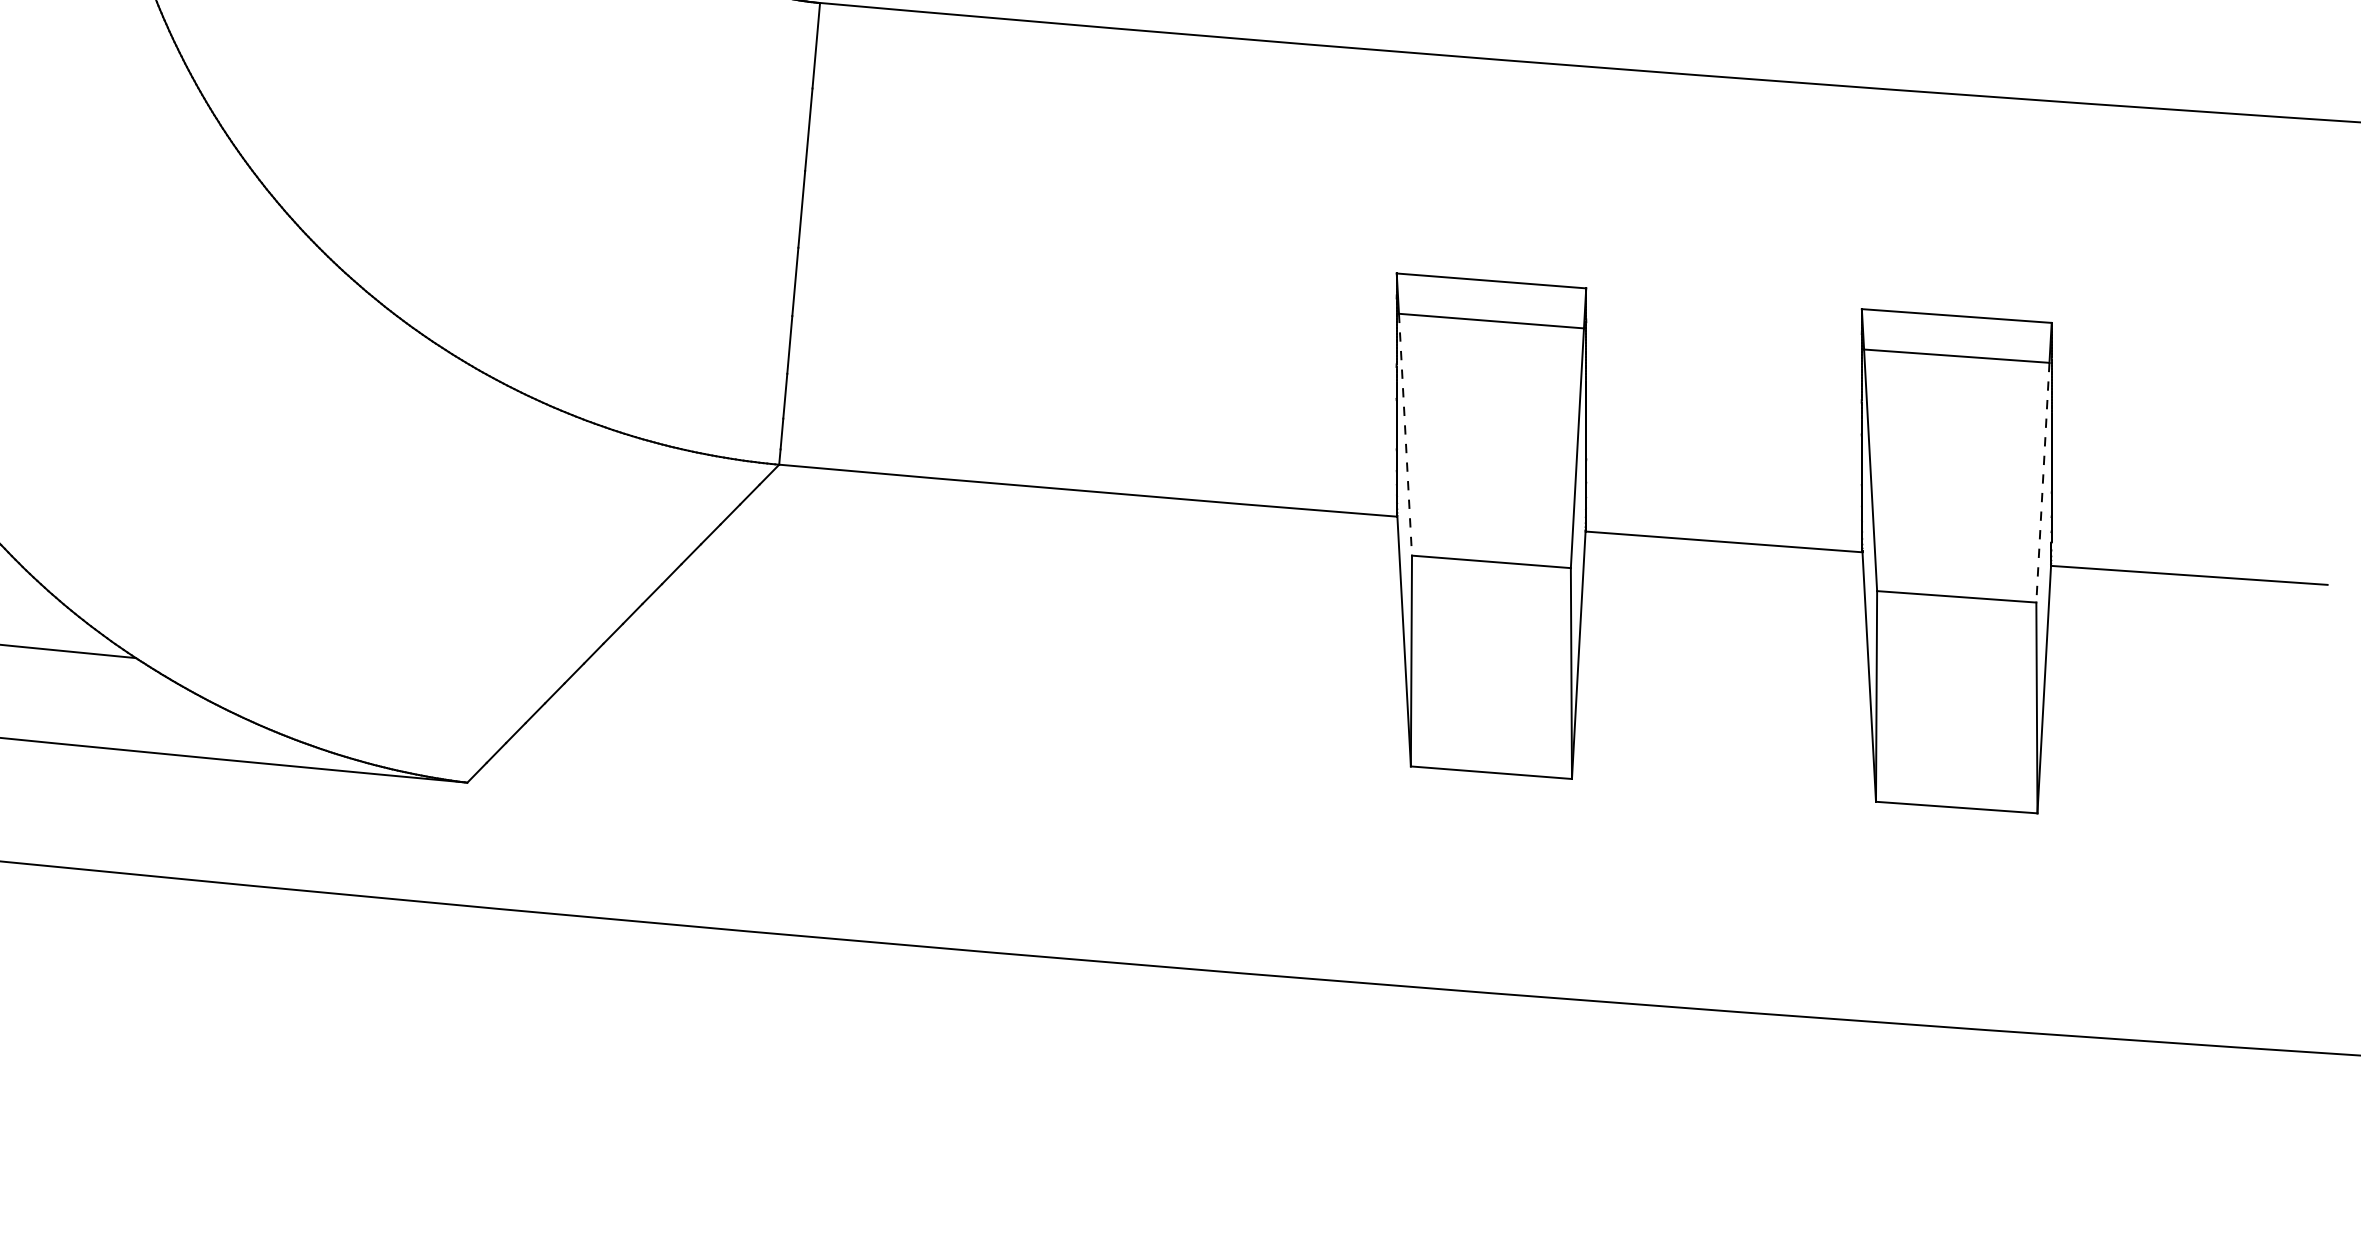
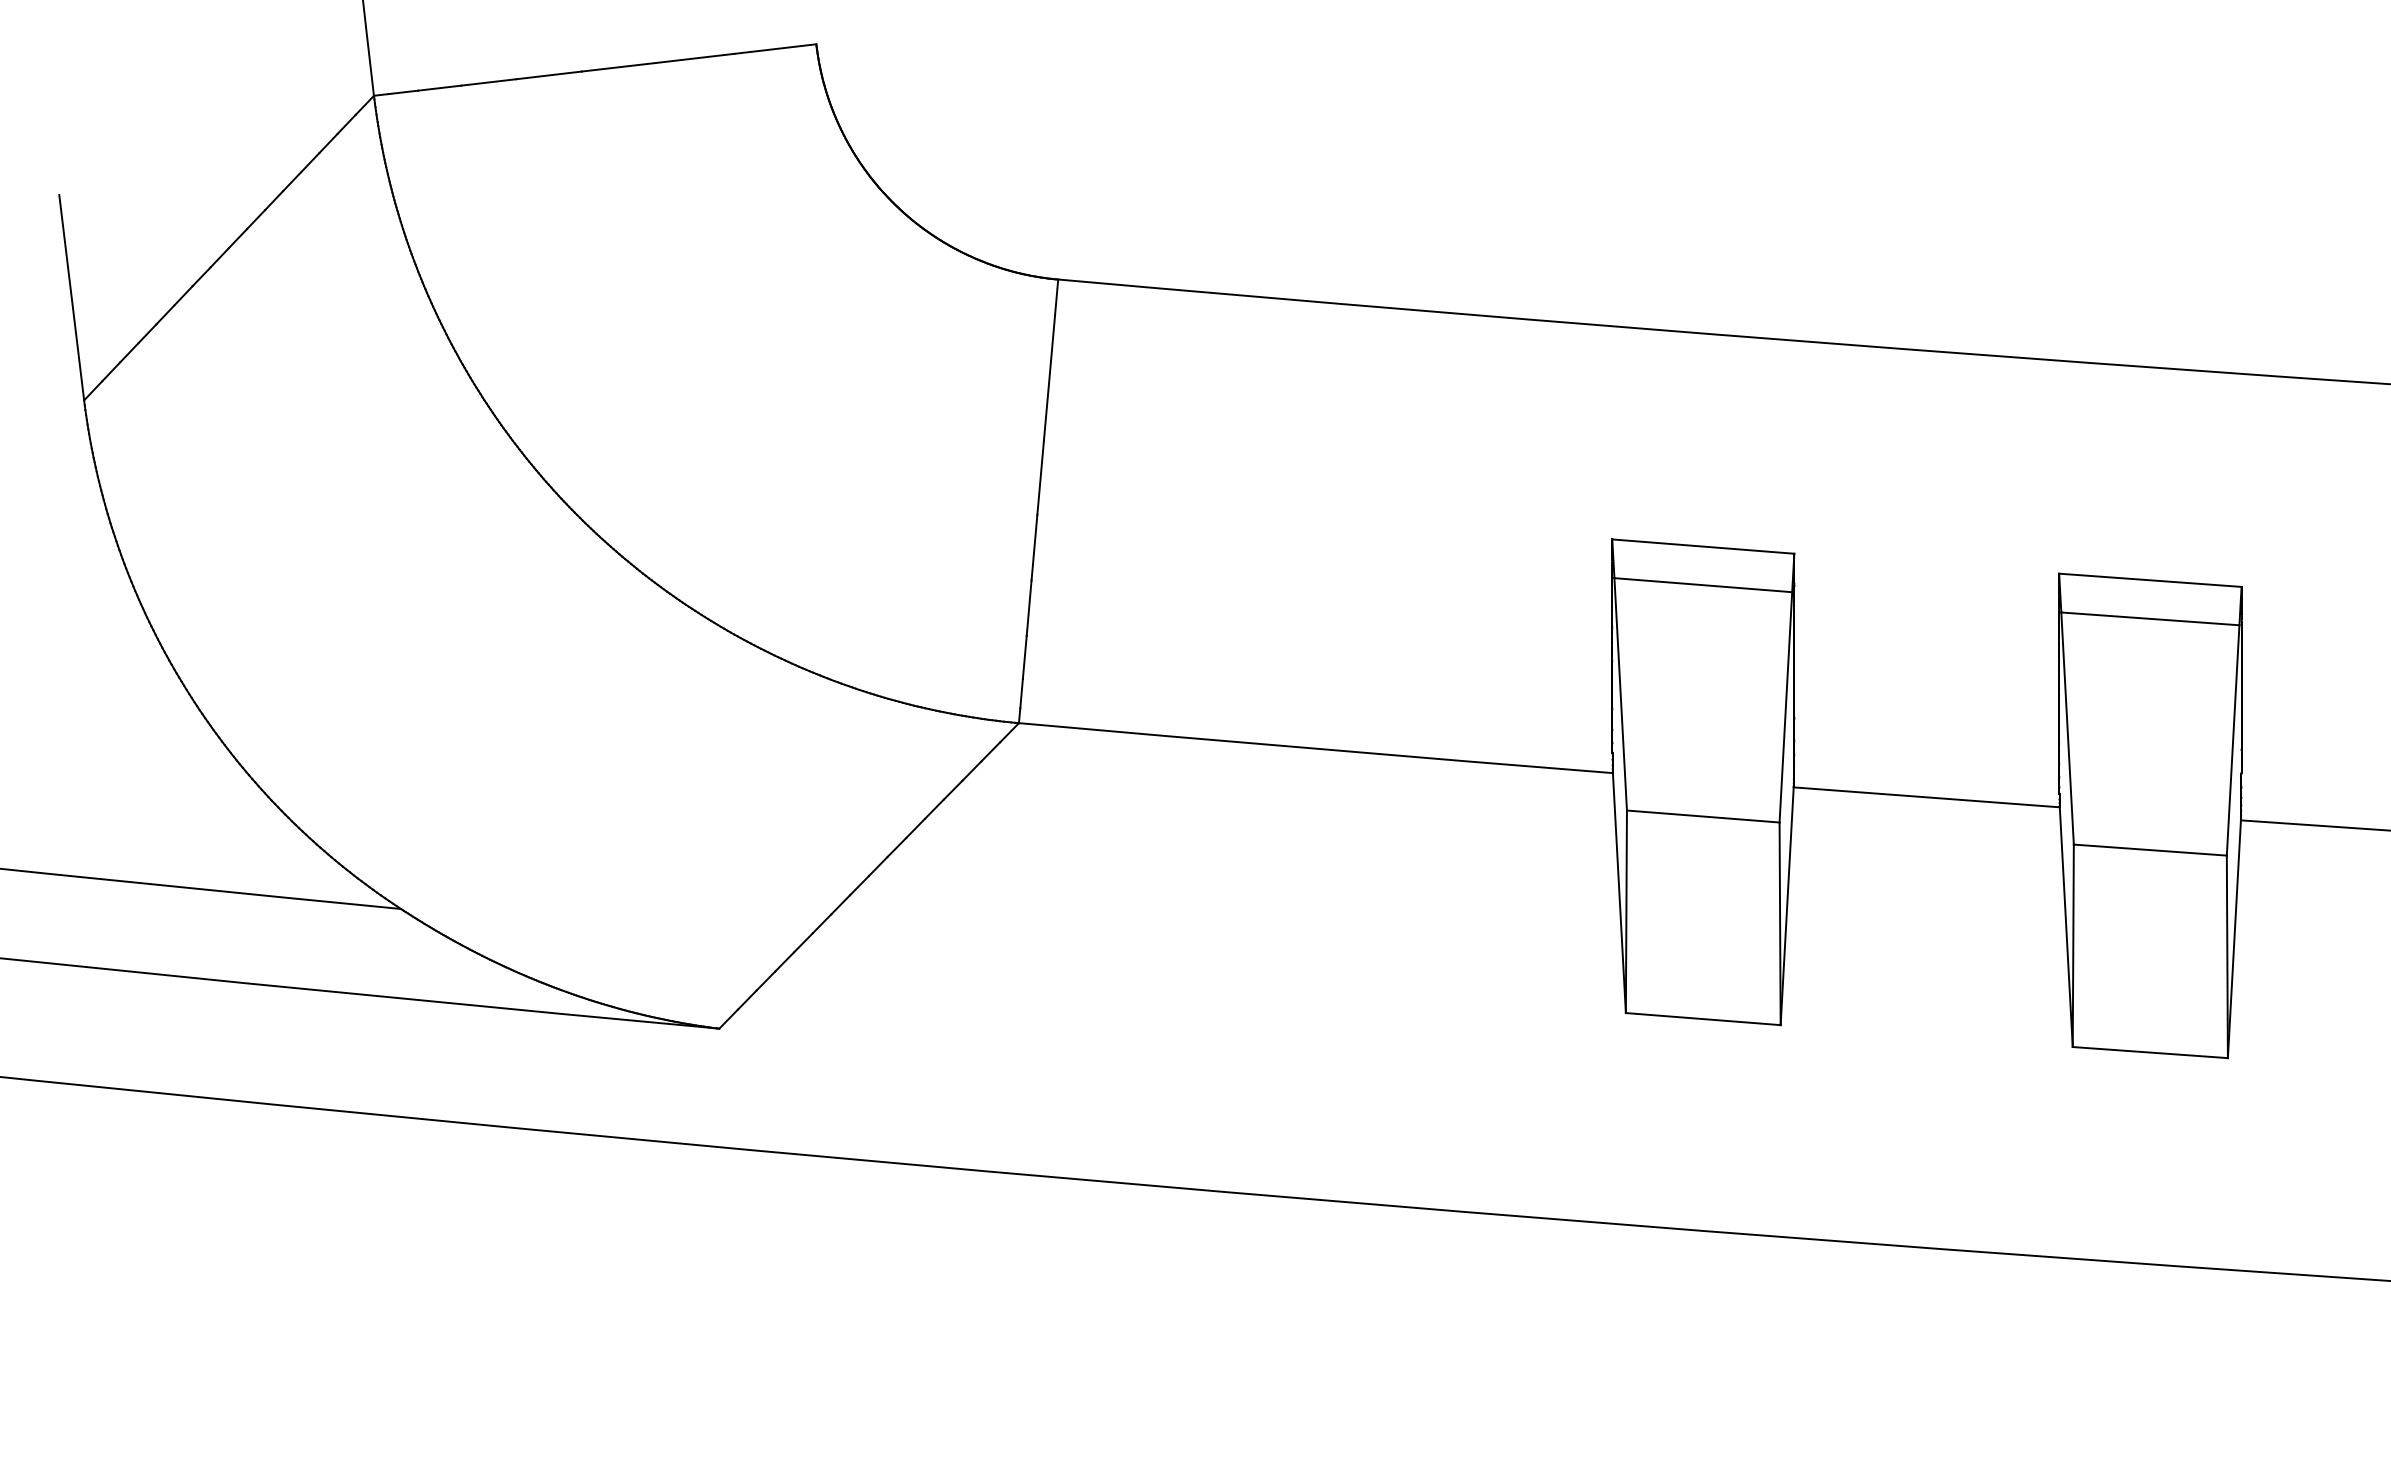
line: (1405, 434) -> (1620, 694), dashed -> solid
line: (2043, 482) -> (2233, 740), dashed -> solid

